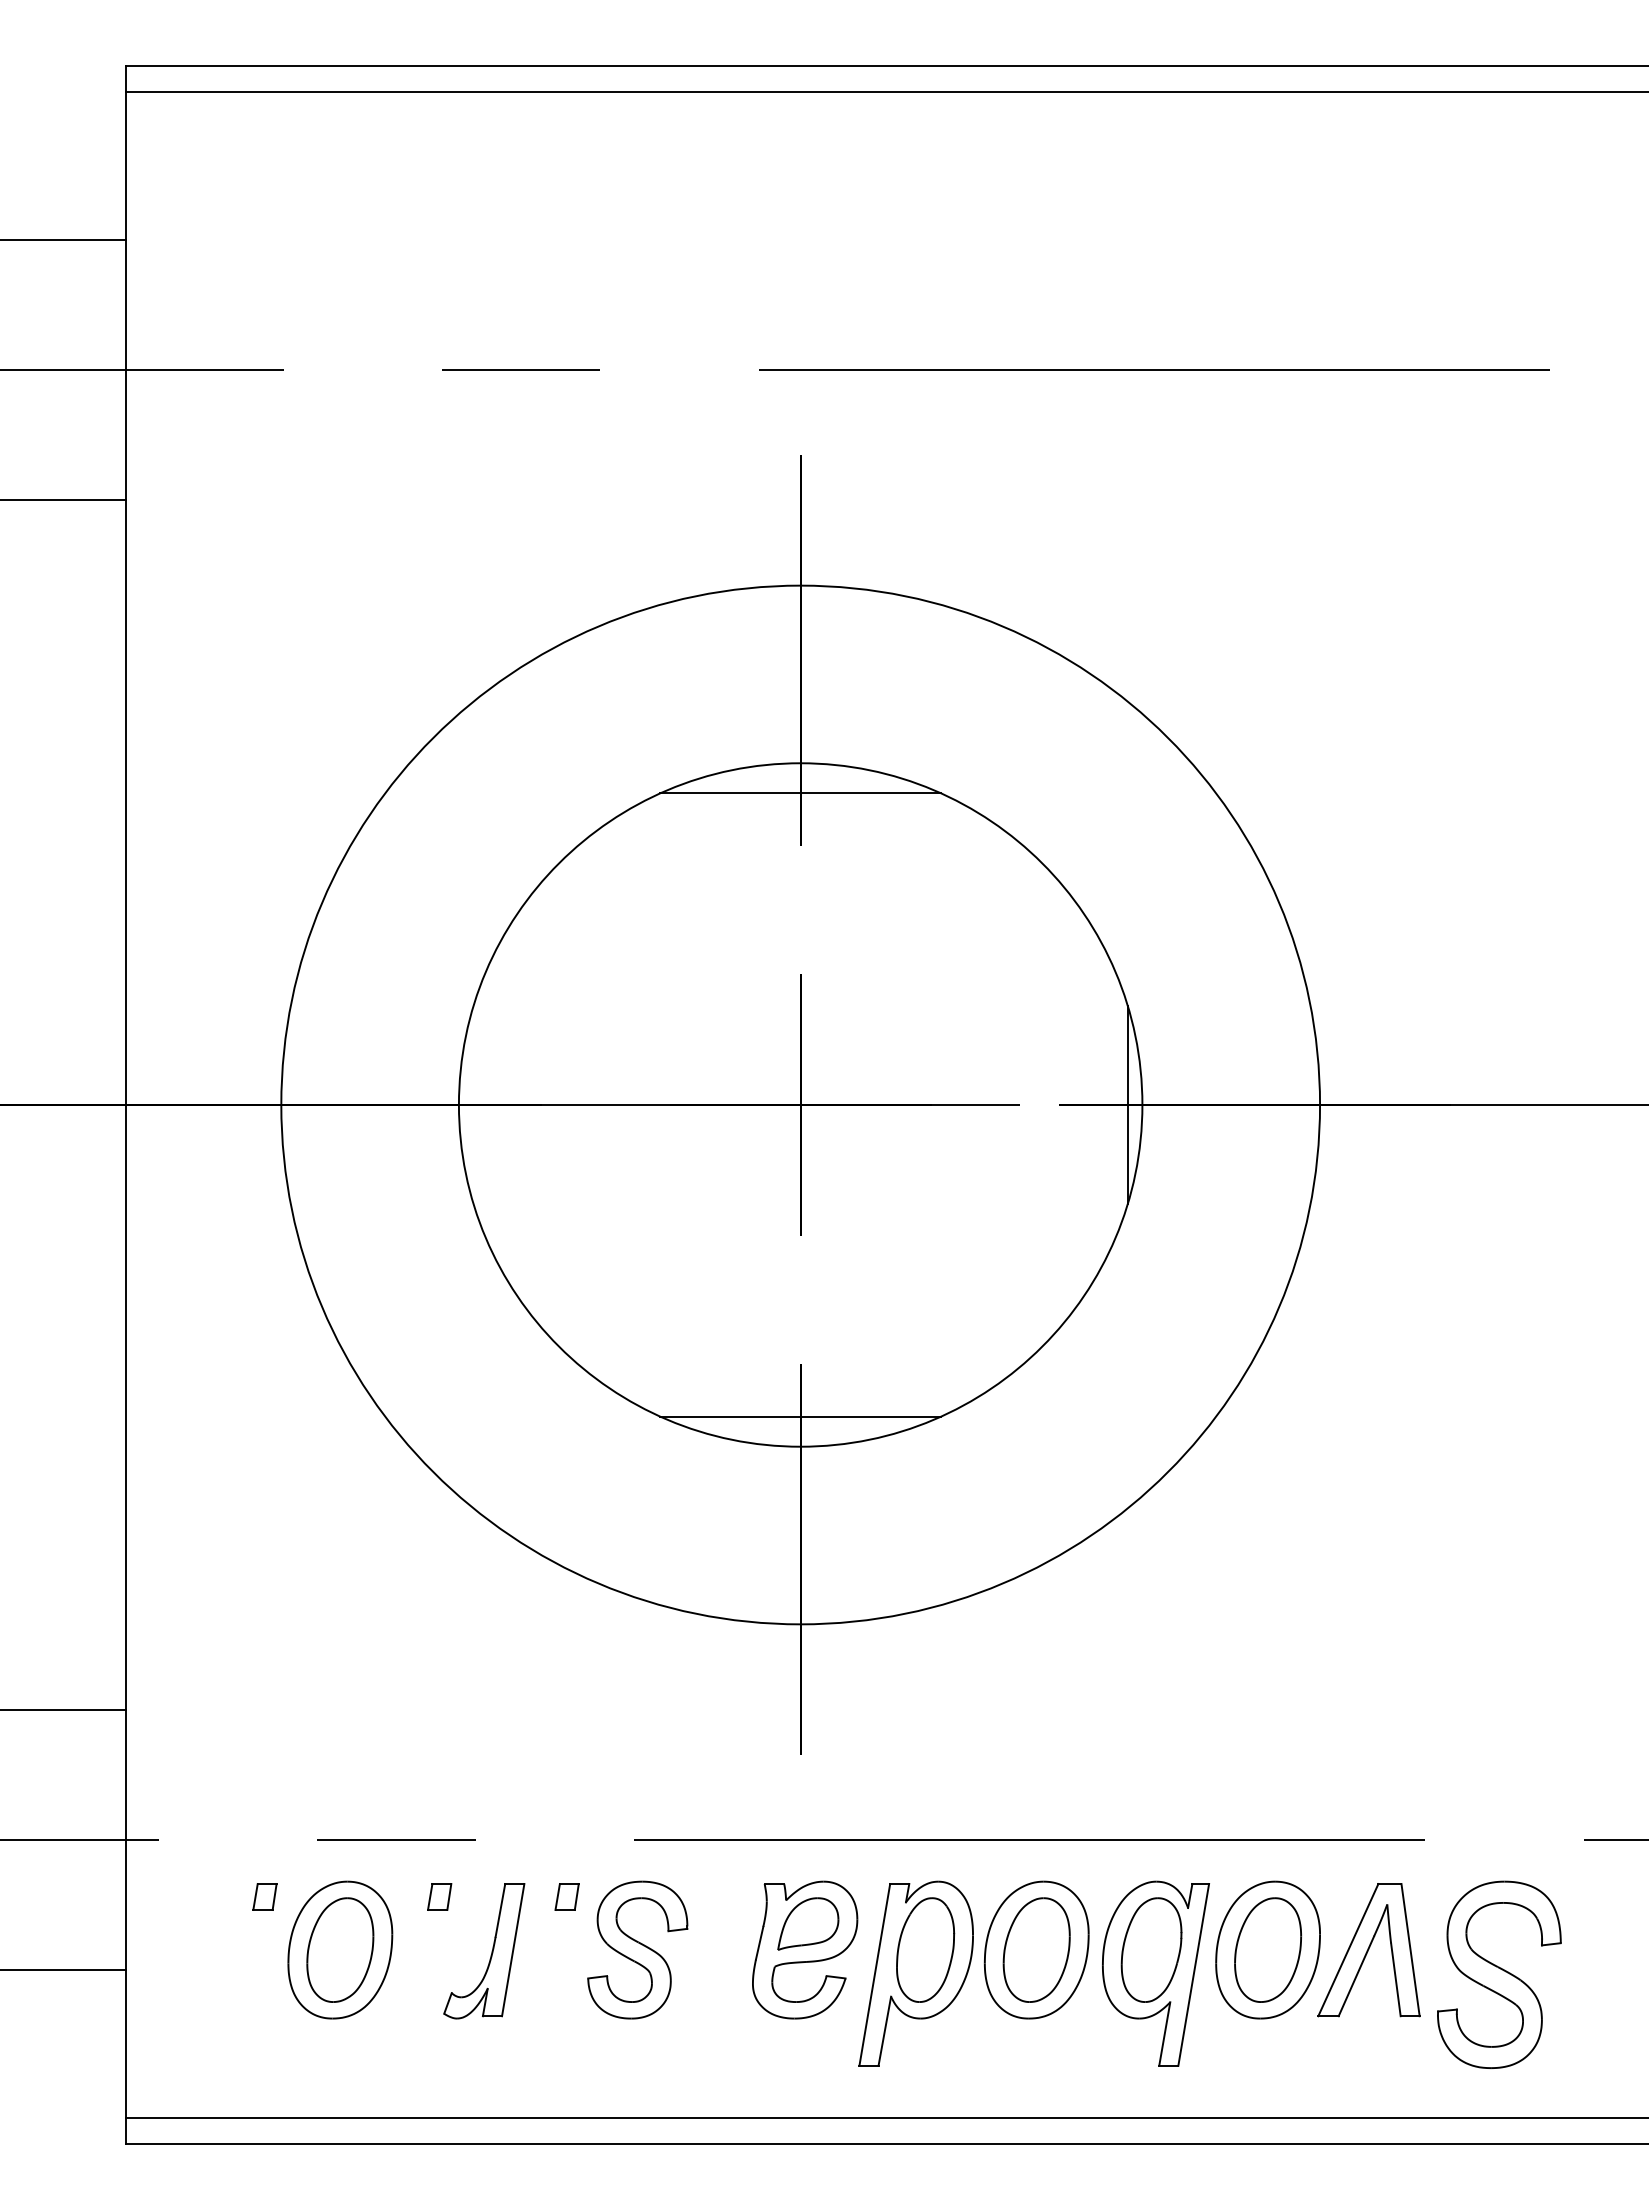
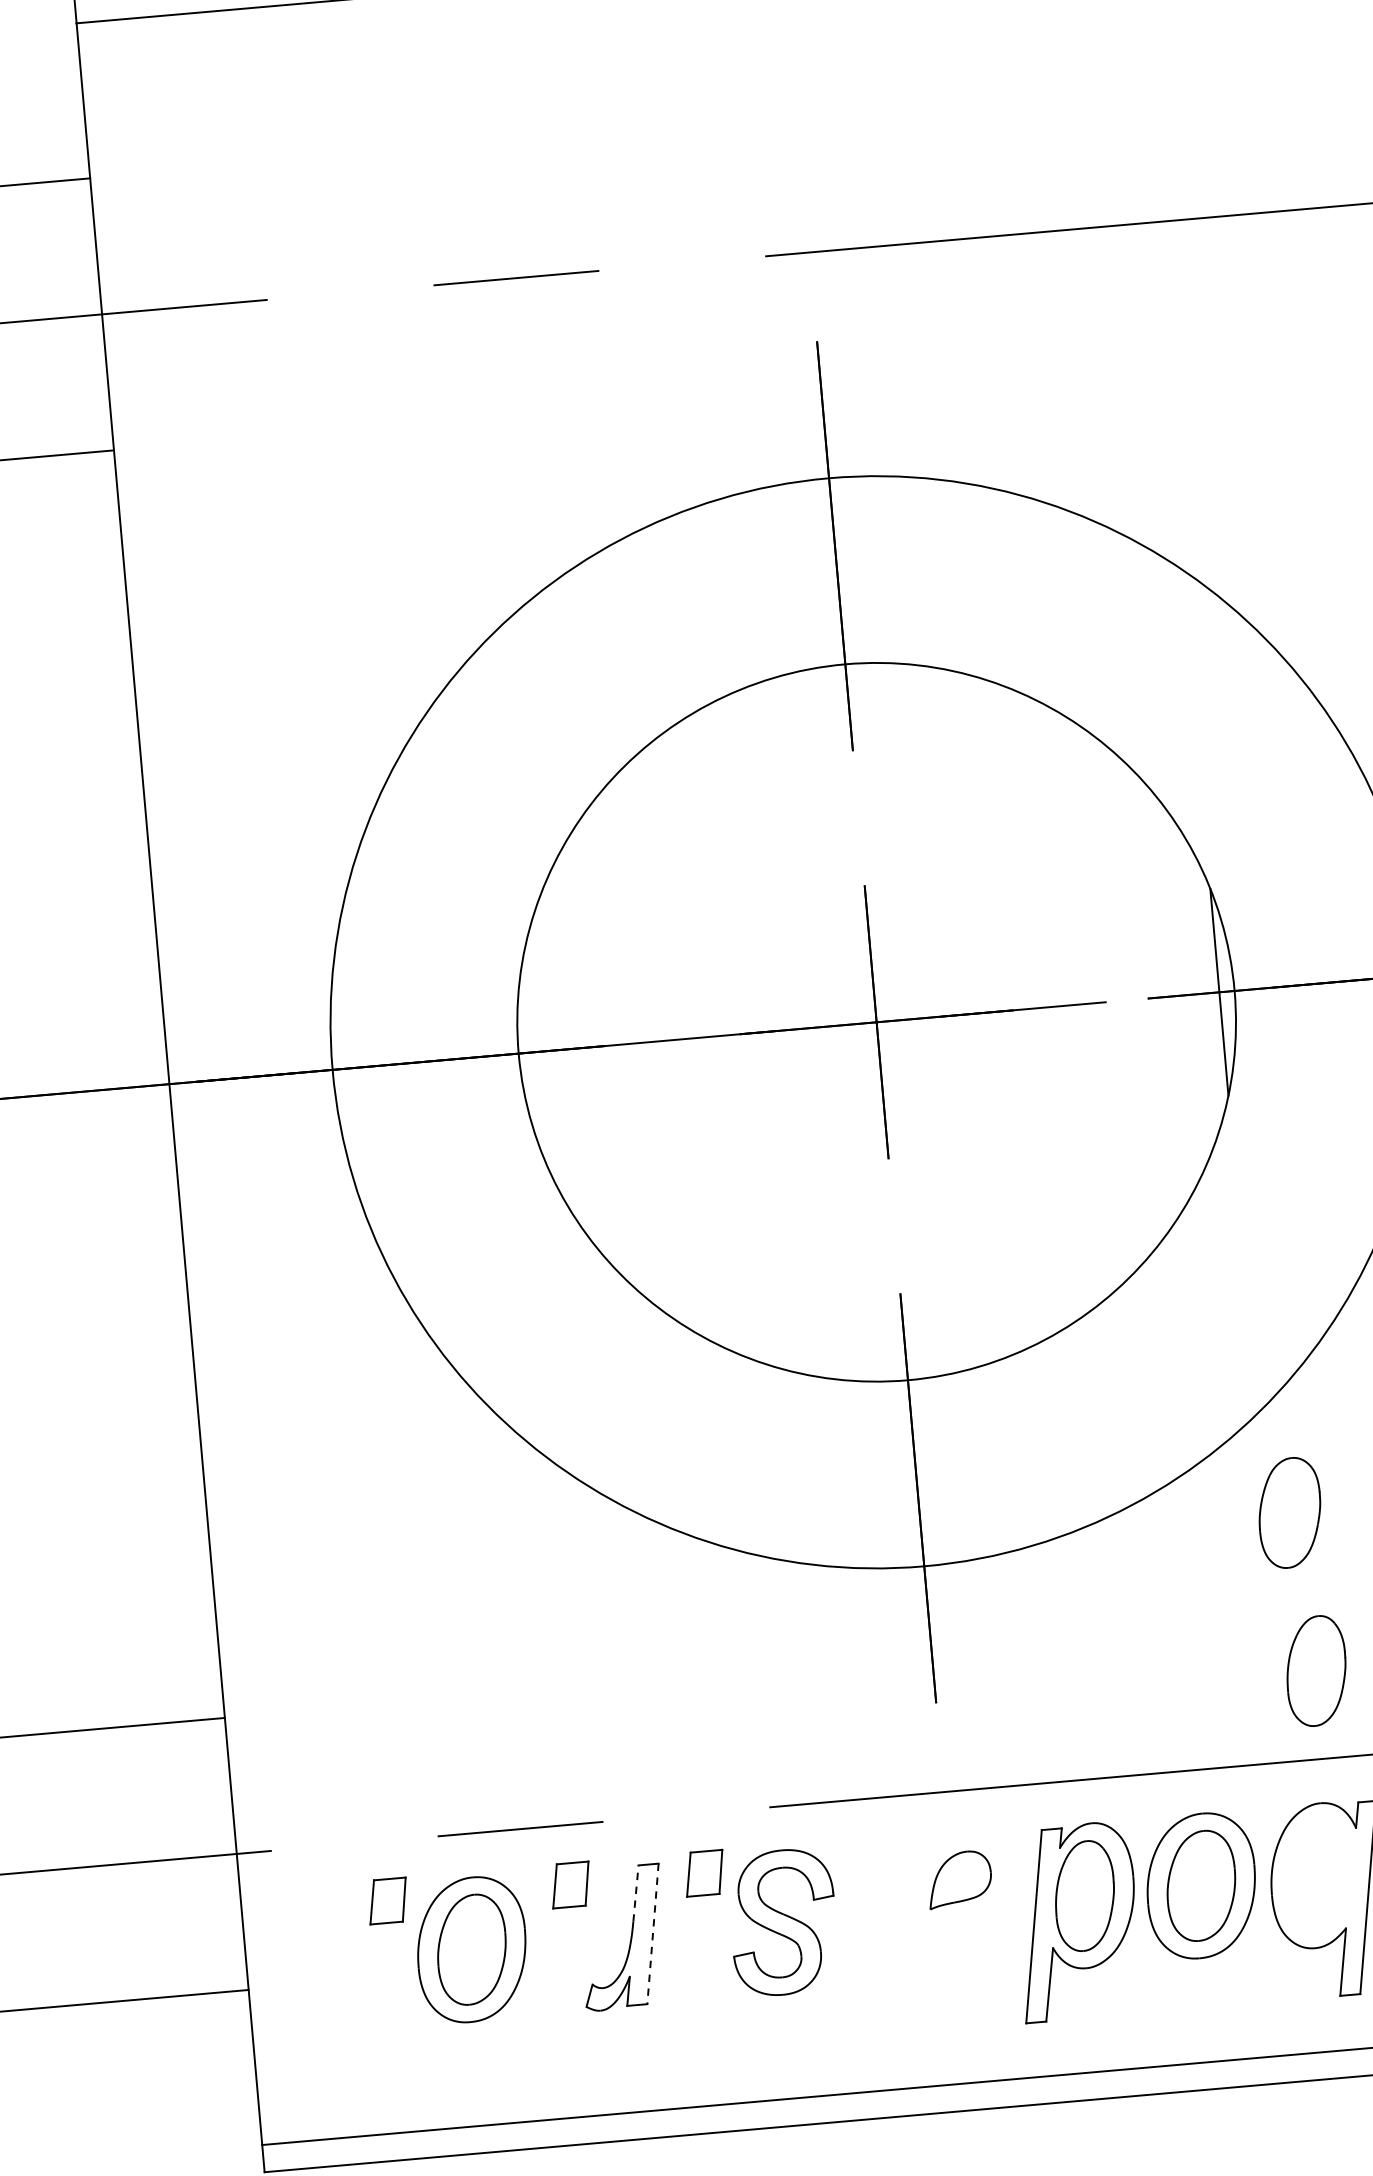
line: (800, 793) -> (847, 696), removed
line: (800, 1416) -> (905, 1348), removed
part: (1163, 1755) -> (1316, 1670), added
part: (264, 1896) -> (387, 1900), size x1.6
part: (439, 1896) -> (570, 1884), size x1.6
part: (566, 1896) -> (703, 1872), size x1.6
line: (500, 1910) -> (636, 1893), solid -> dashed
part: (805, 1949) -> (959, 1906), removed
part: (1151, 1949) -> (1289, 1512), moved
line: (513, 1950) -> (653, 1934), solid -> dashed

